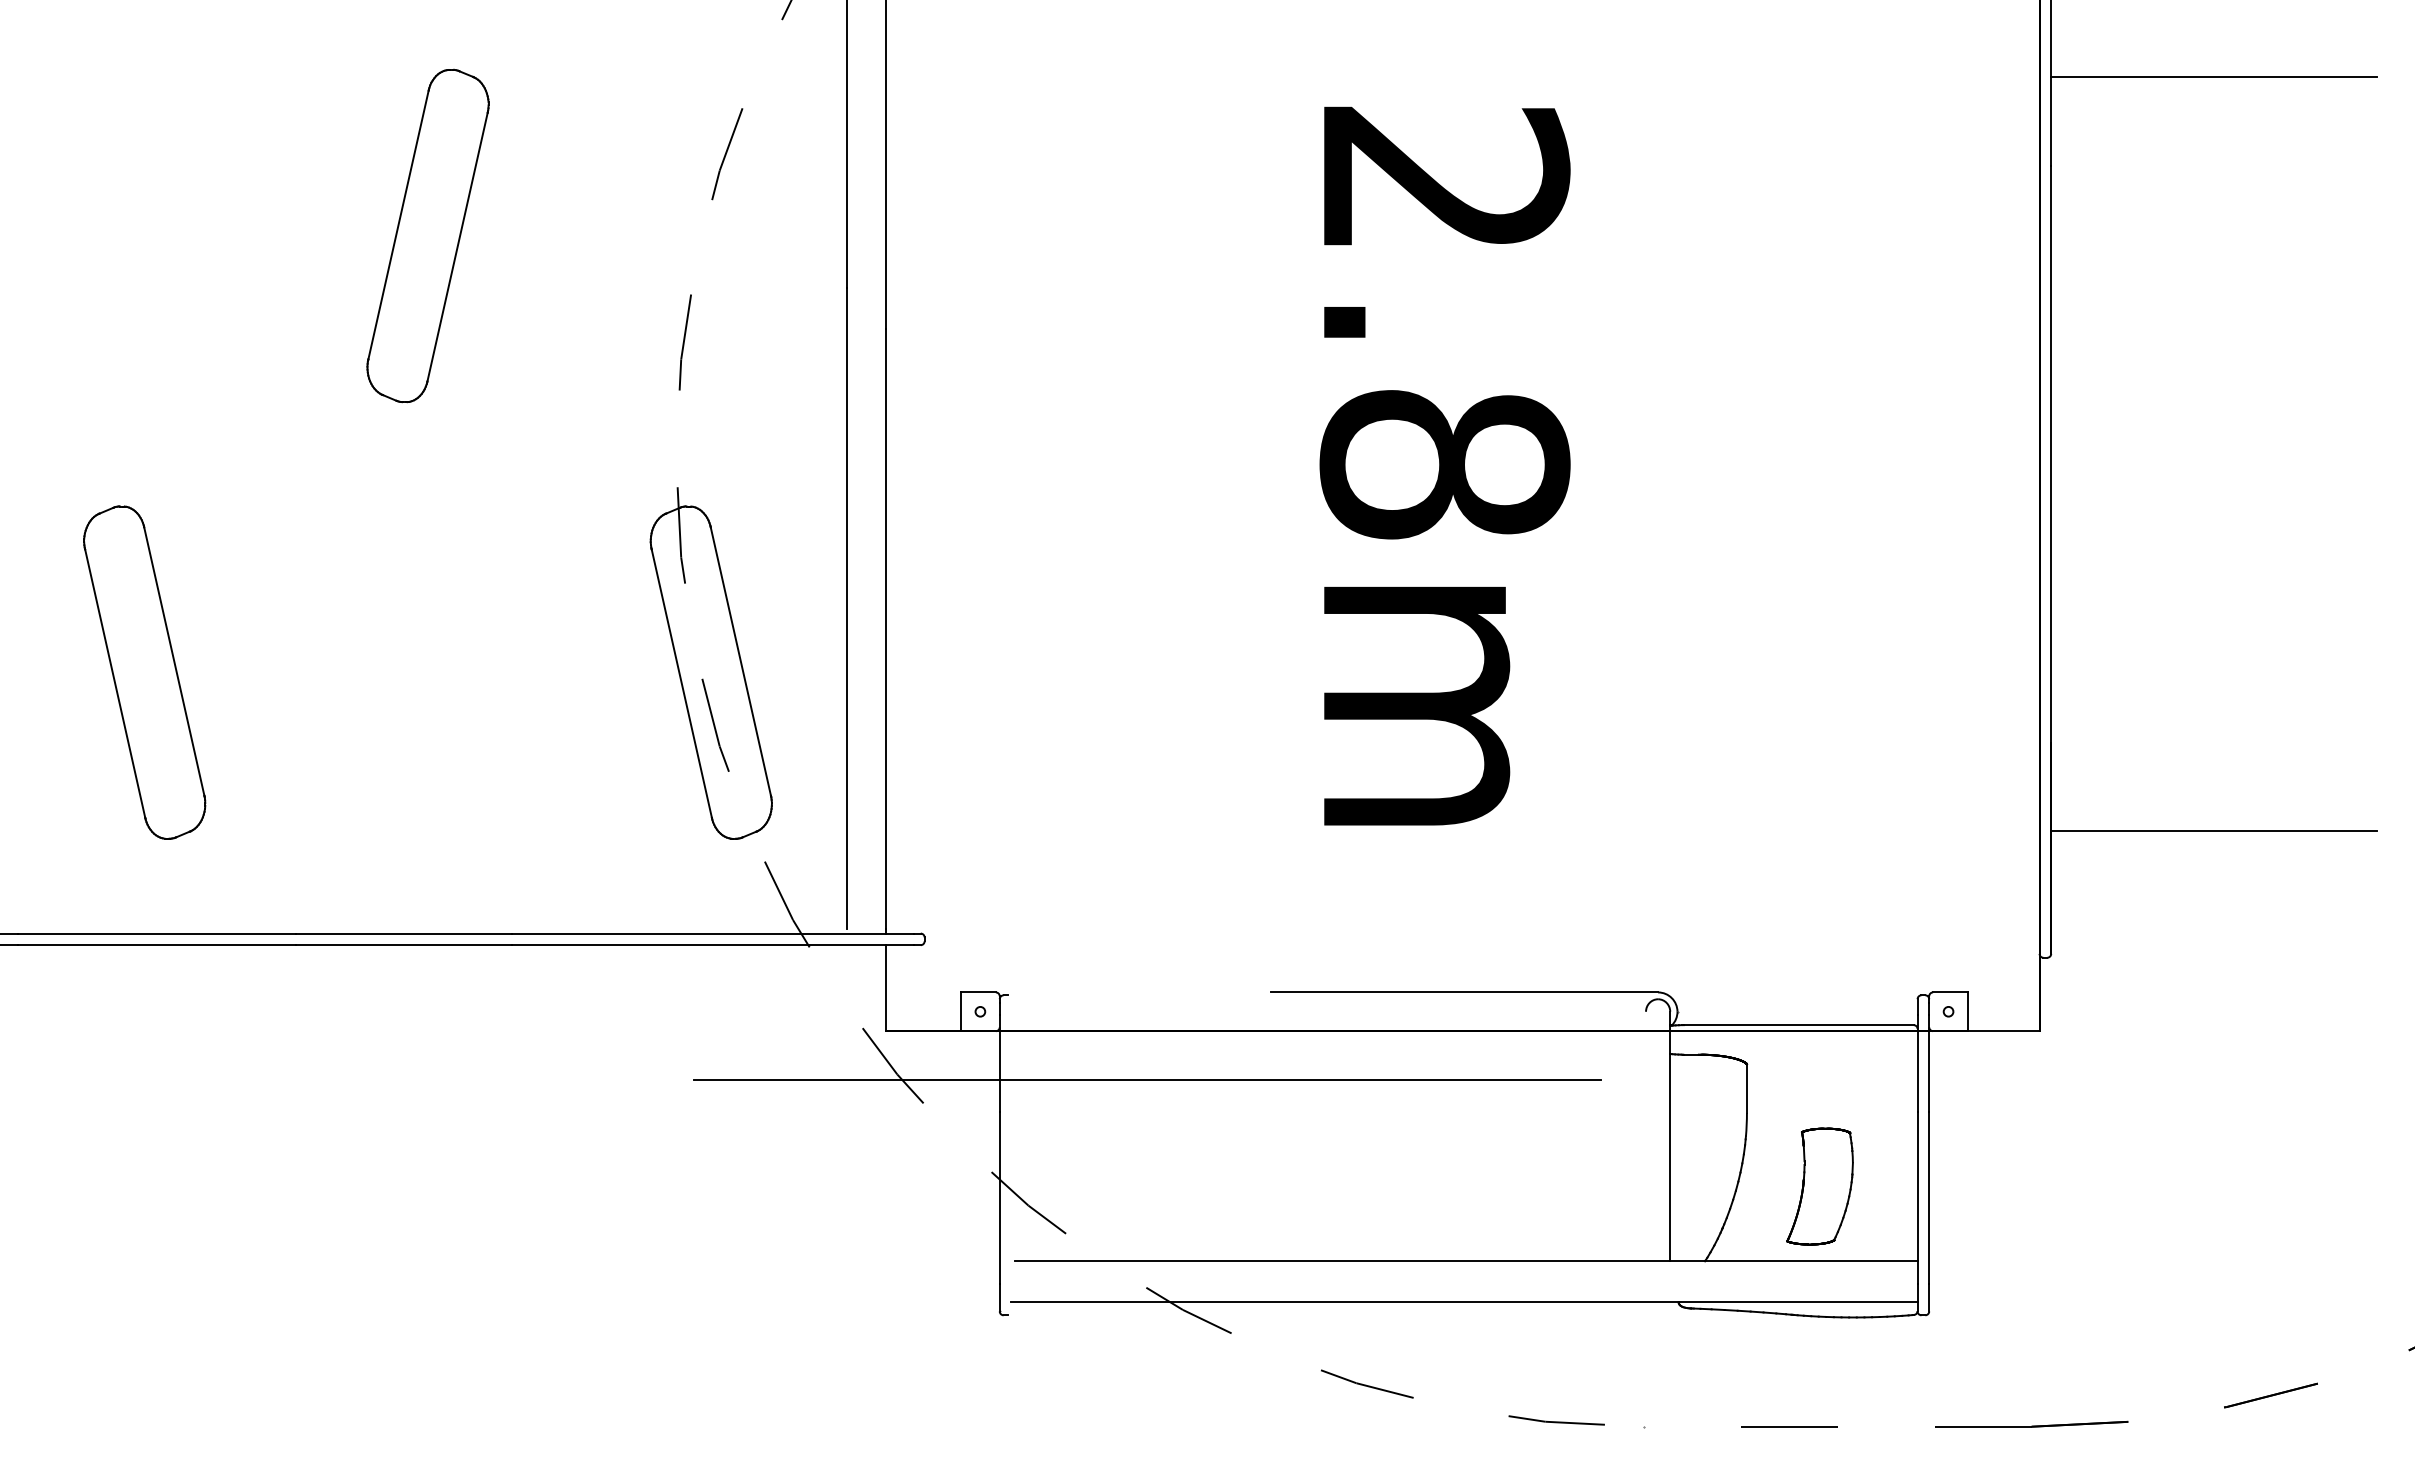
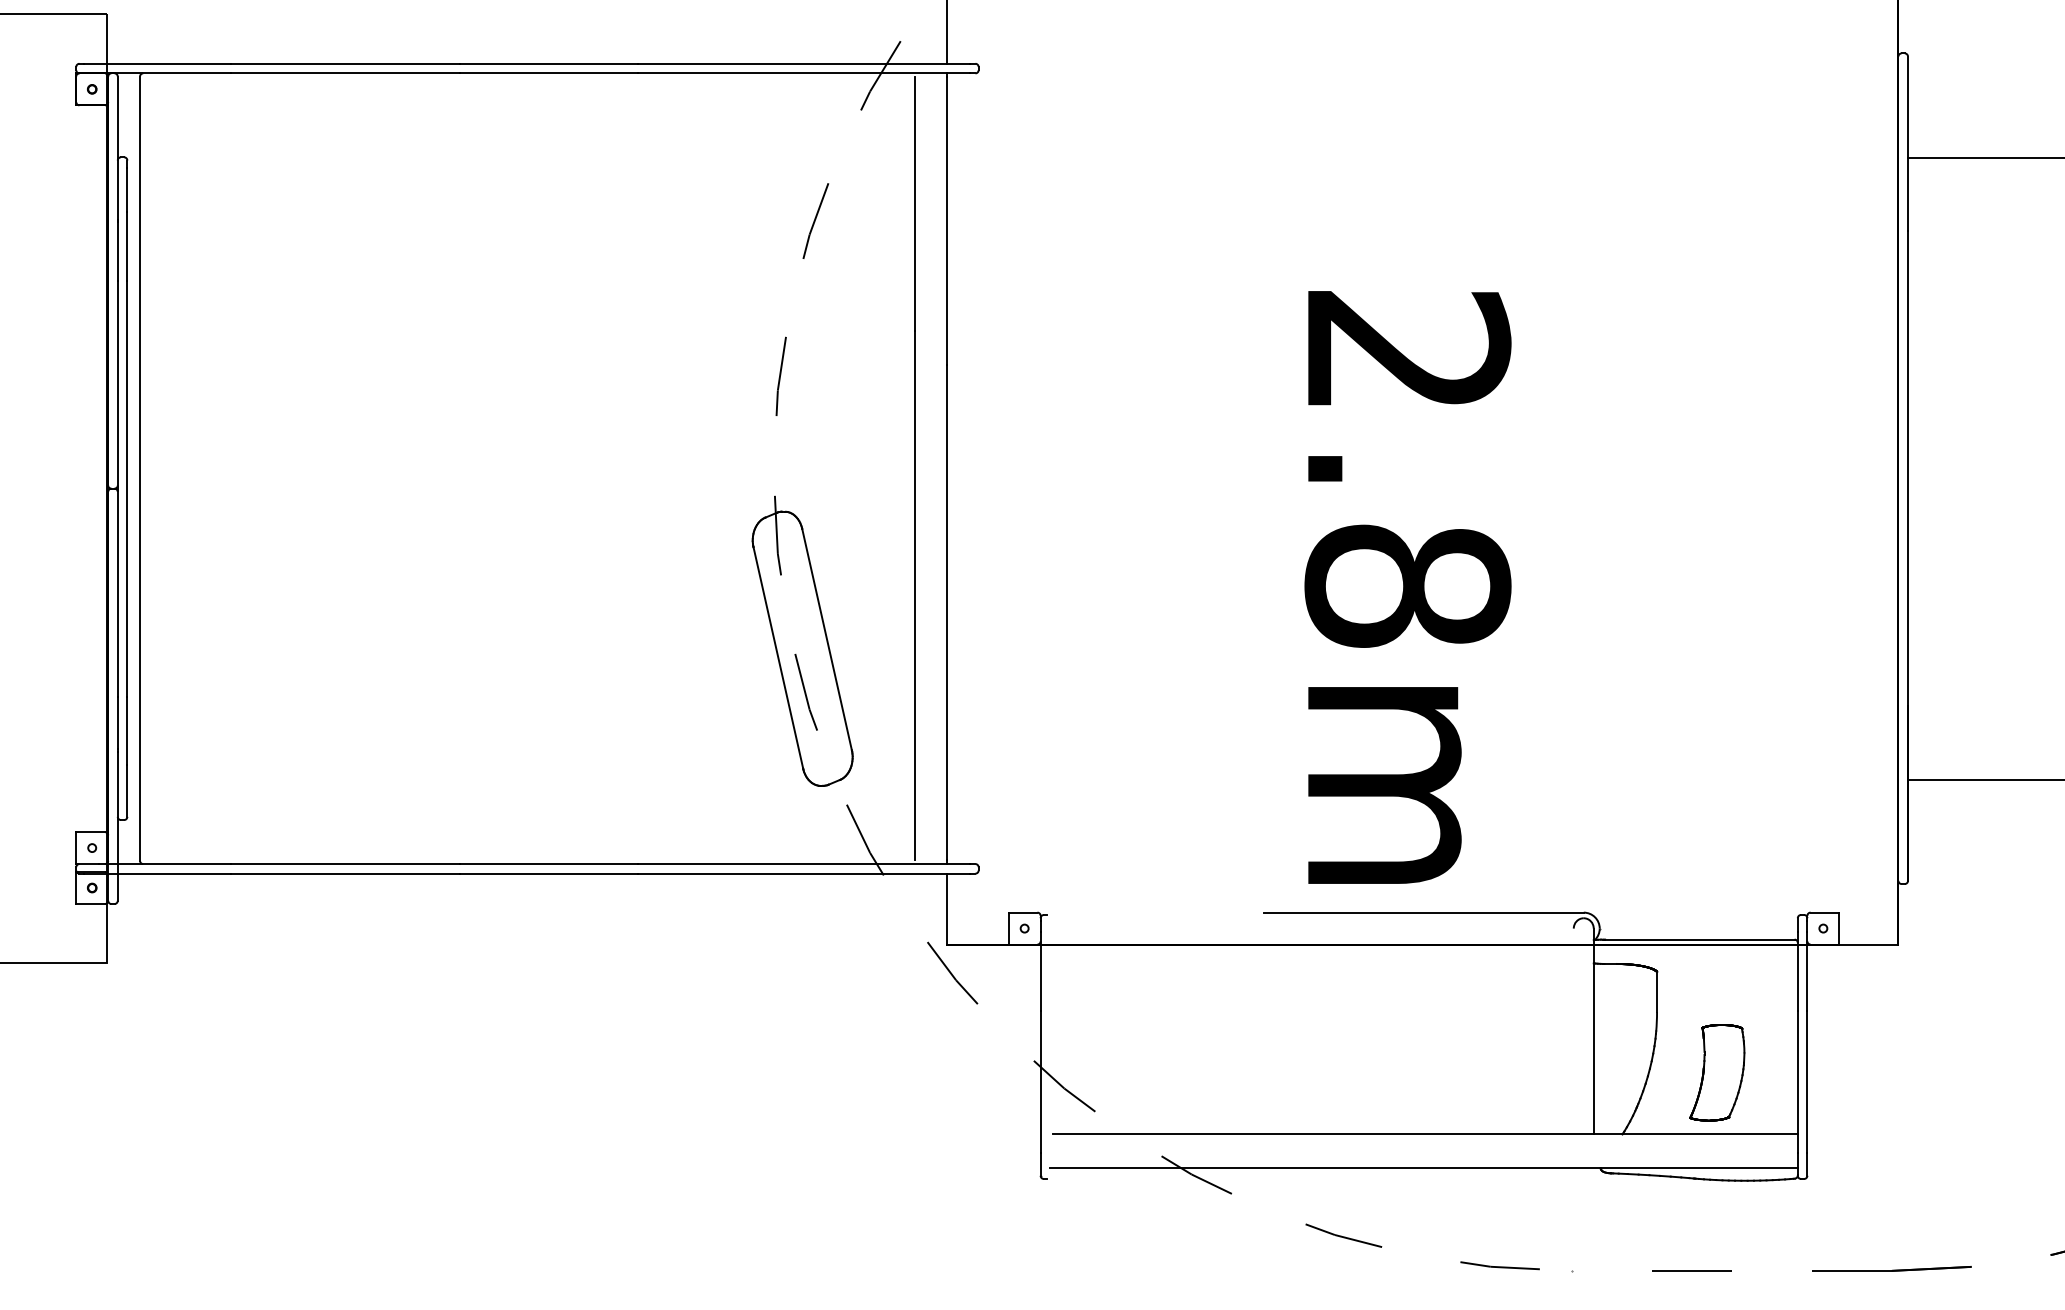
part: (427, 235) -> (568, 288), removed
text: (1444, 466) -> (1407, 587), moved
part: (144, 672) -> (335, 648), removed
line: (1147, 1079) -> (1162, 984), removed

